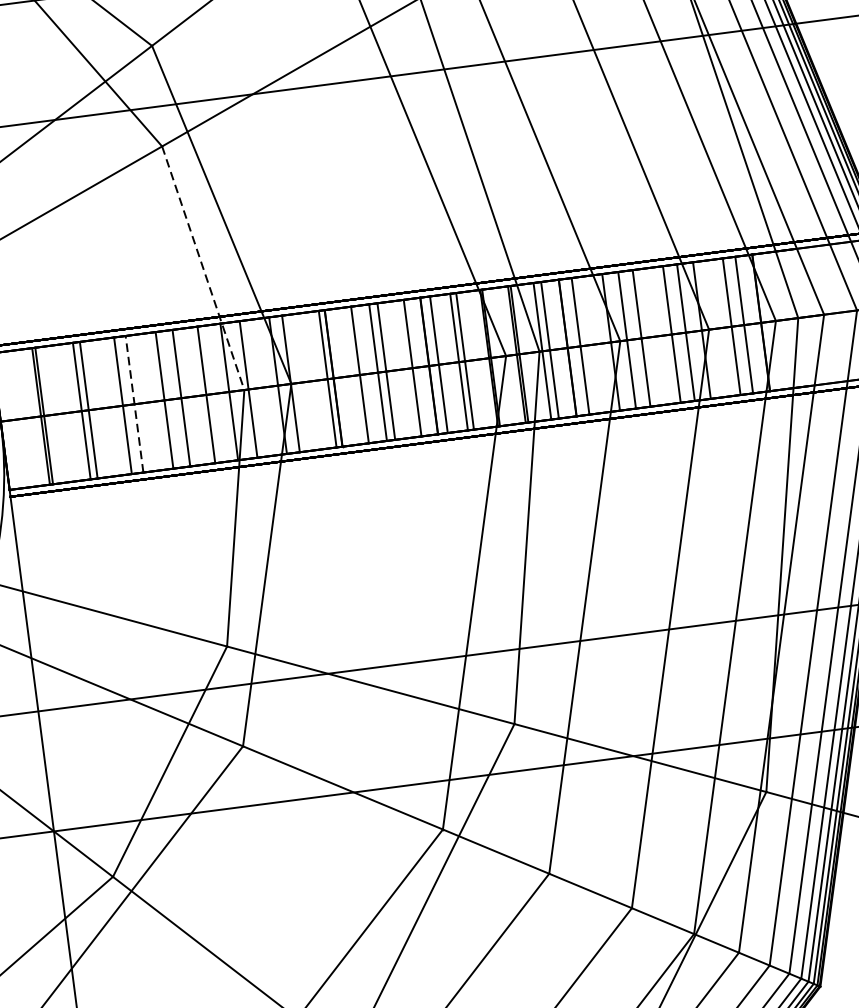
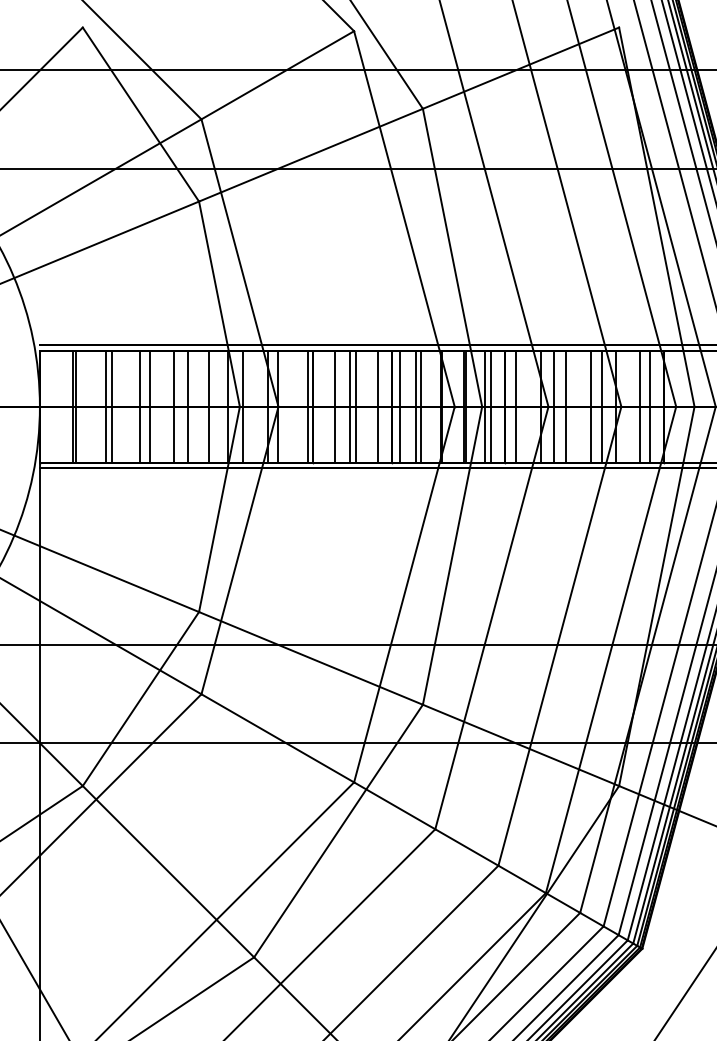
line: (203, 268) -> (219, 304), dashed -> solid
line: (134, 403) -> (149, 406), dashed -> solid

